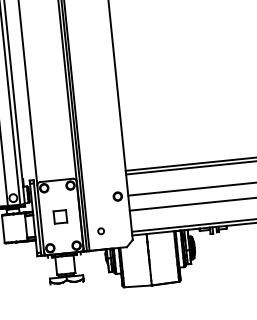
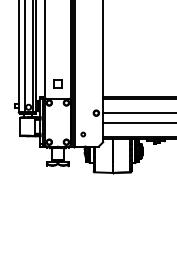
part: (59, 216) -> (57, 83), moved

